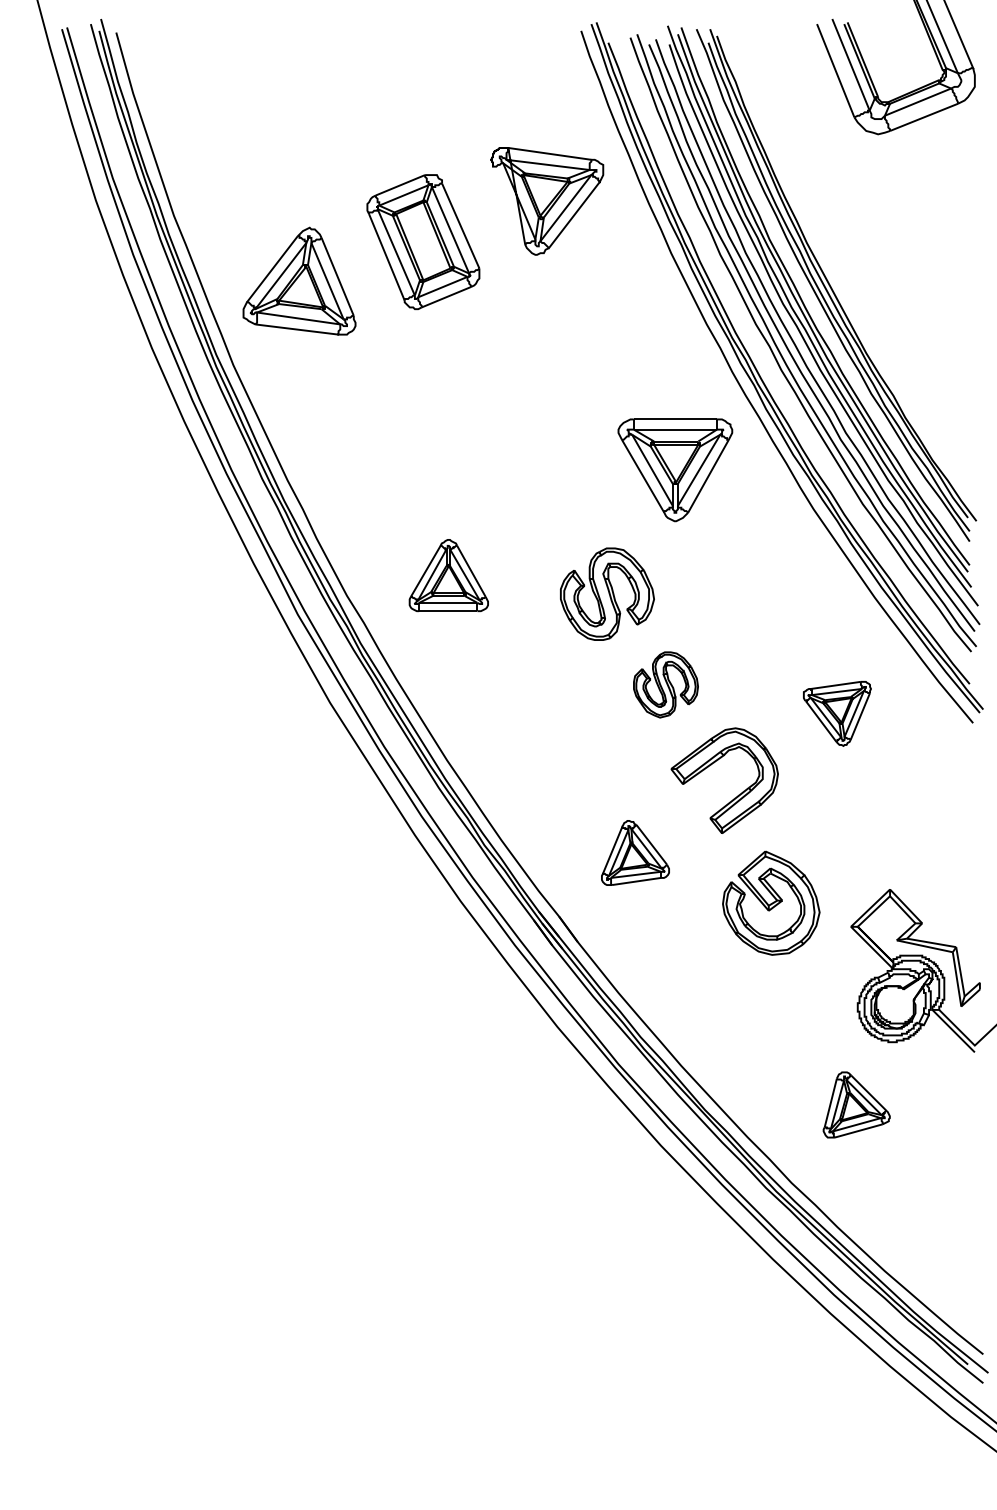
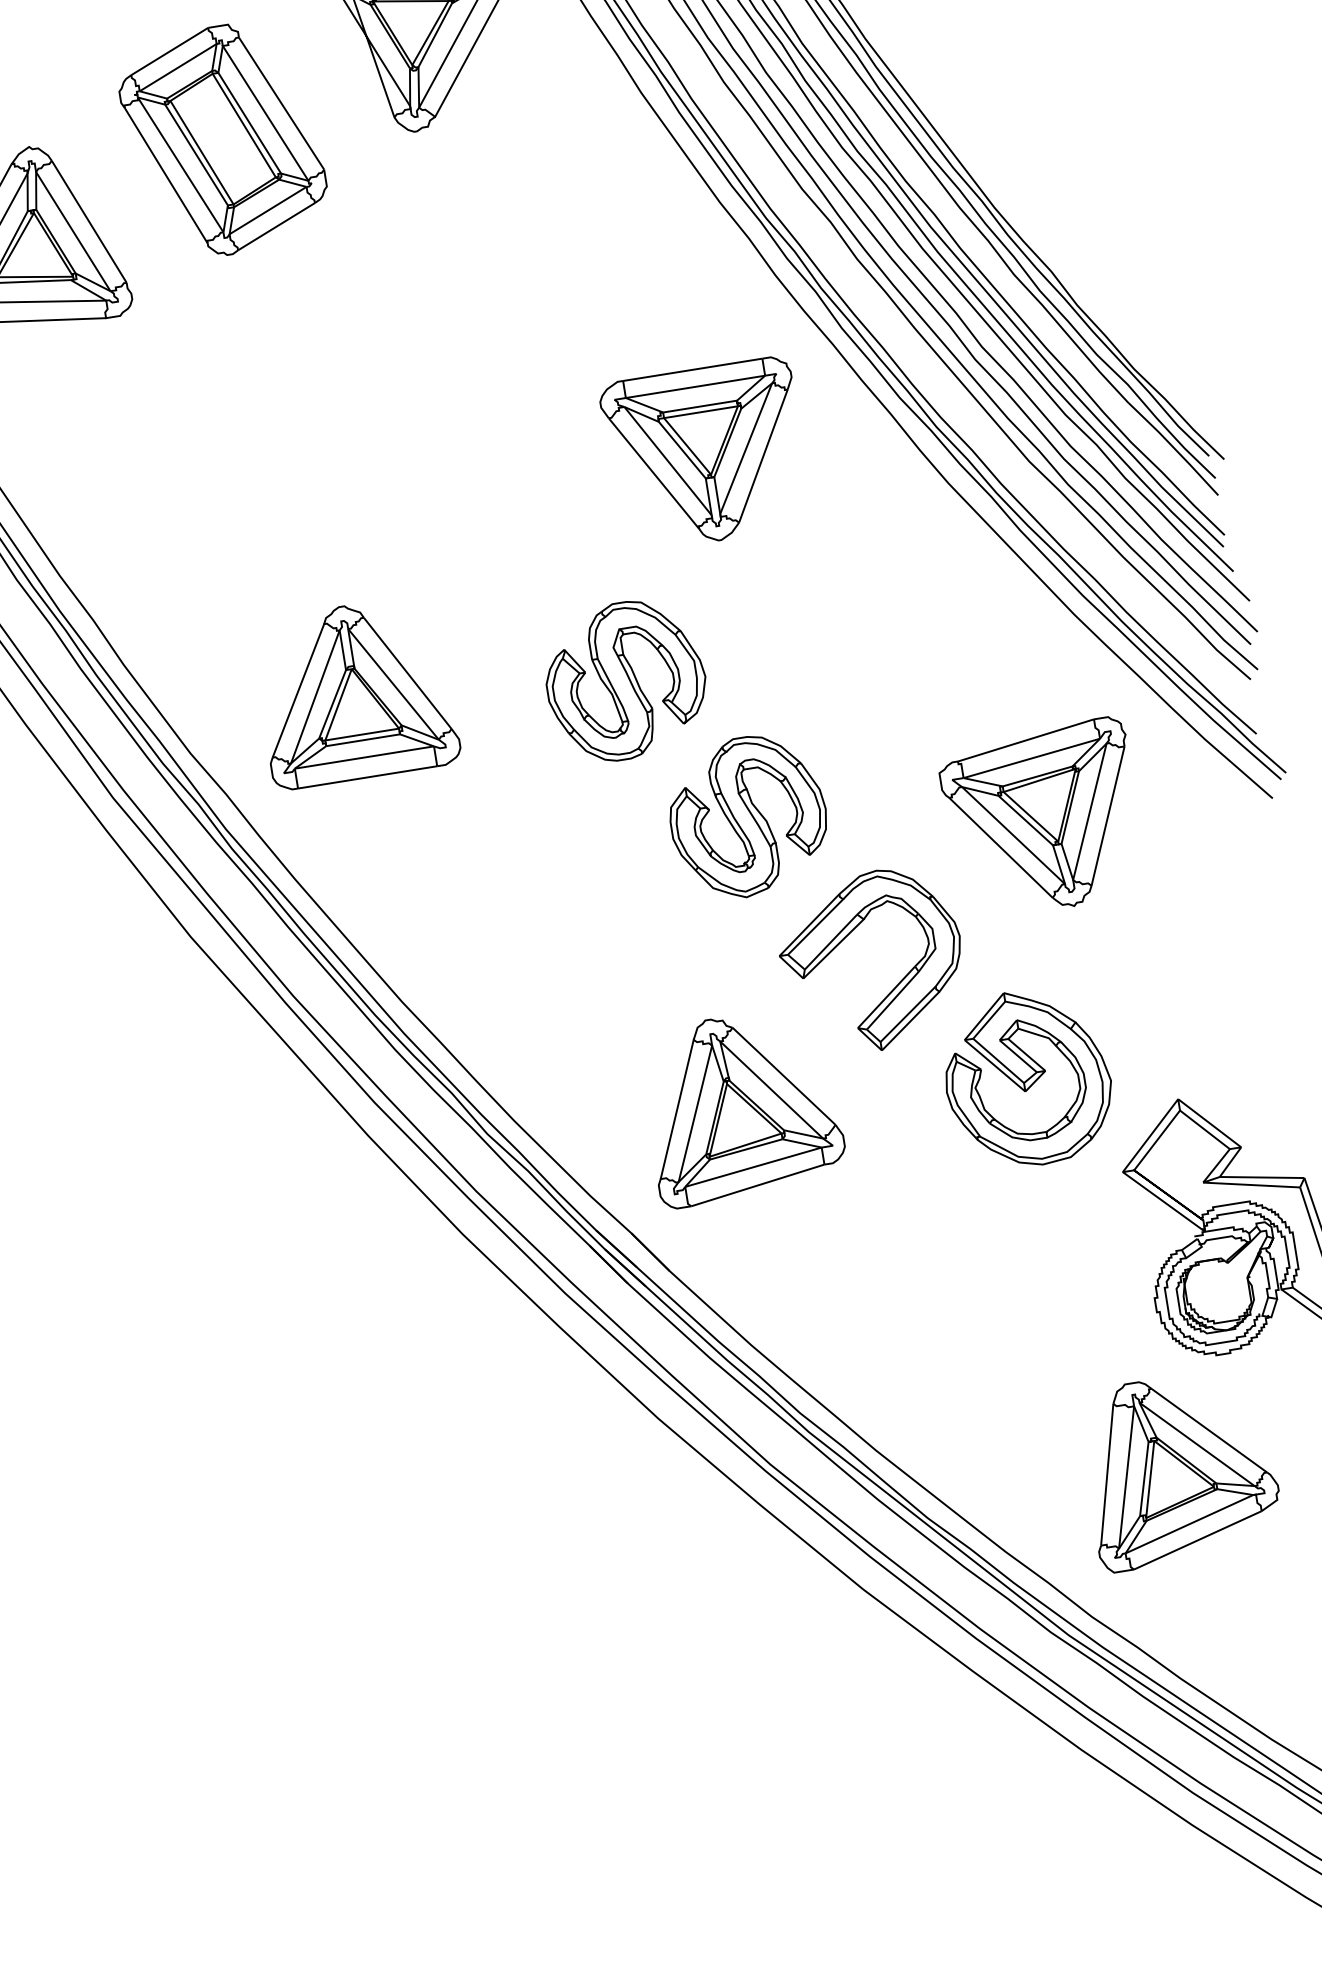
part: (448, 575) -> (354, 691), size x1.43
part: (665, 684) -> (747, 816), size x1.43
part: (837, 713) -> (1043, 818), size x1.67
part: (635, 852) -> (742, 1105), size x1.67
part: (771, 902) -> (1027, 1076), moved
part: (856, 1104) -> (1179, 1468), size x1.67

